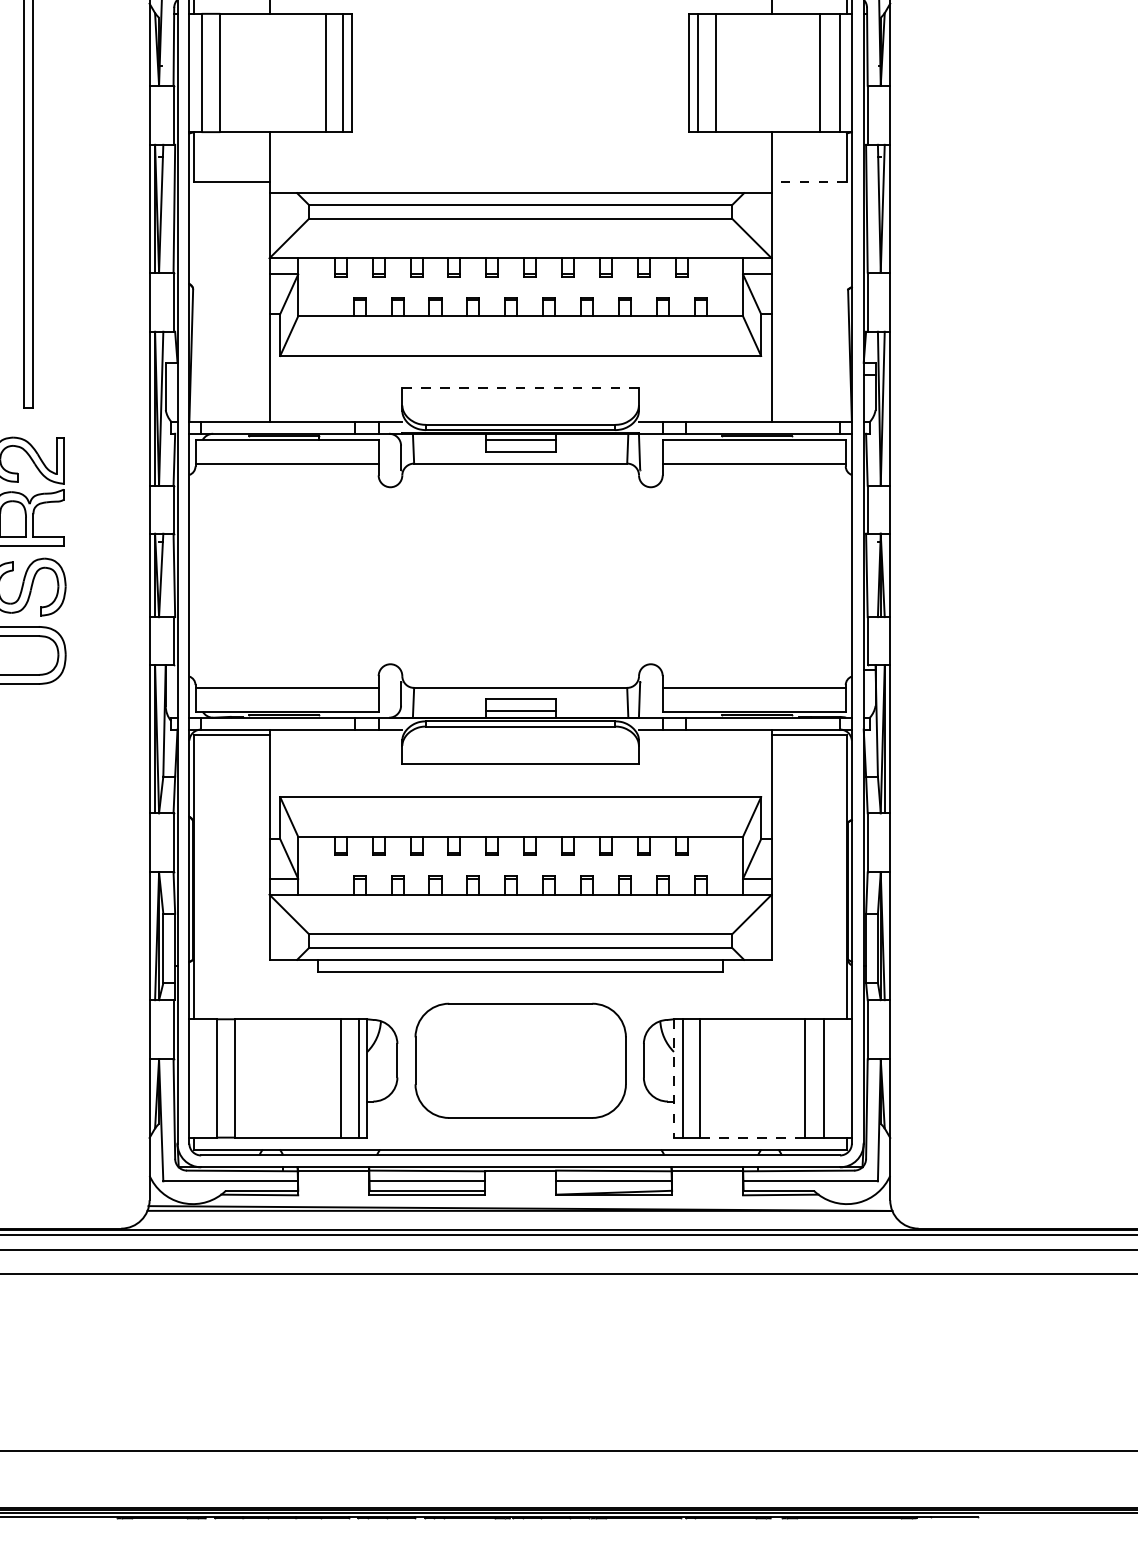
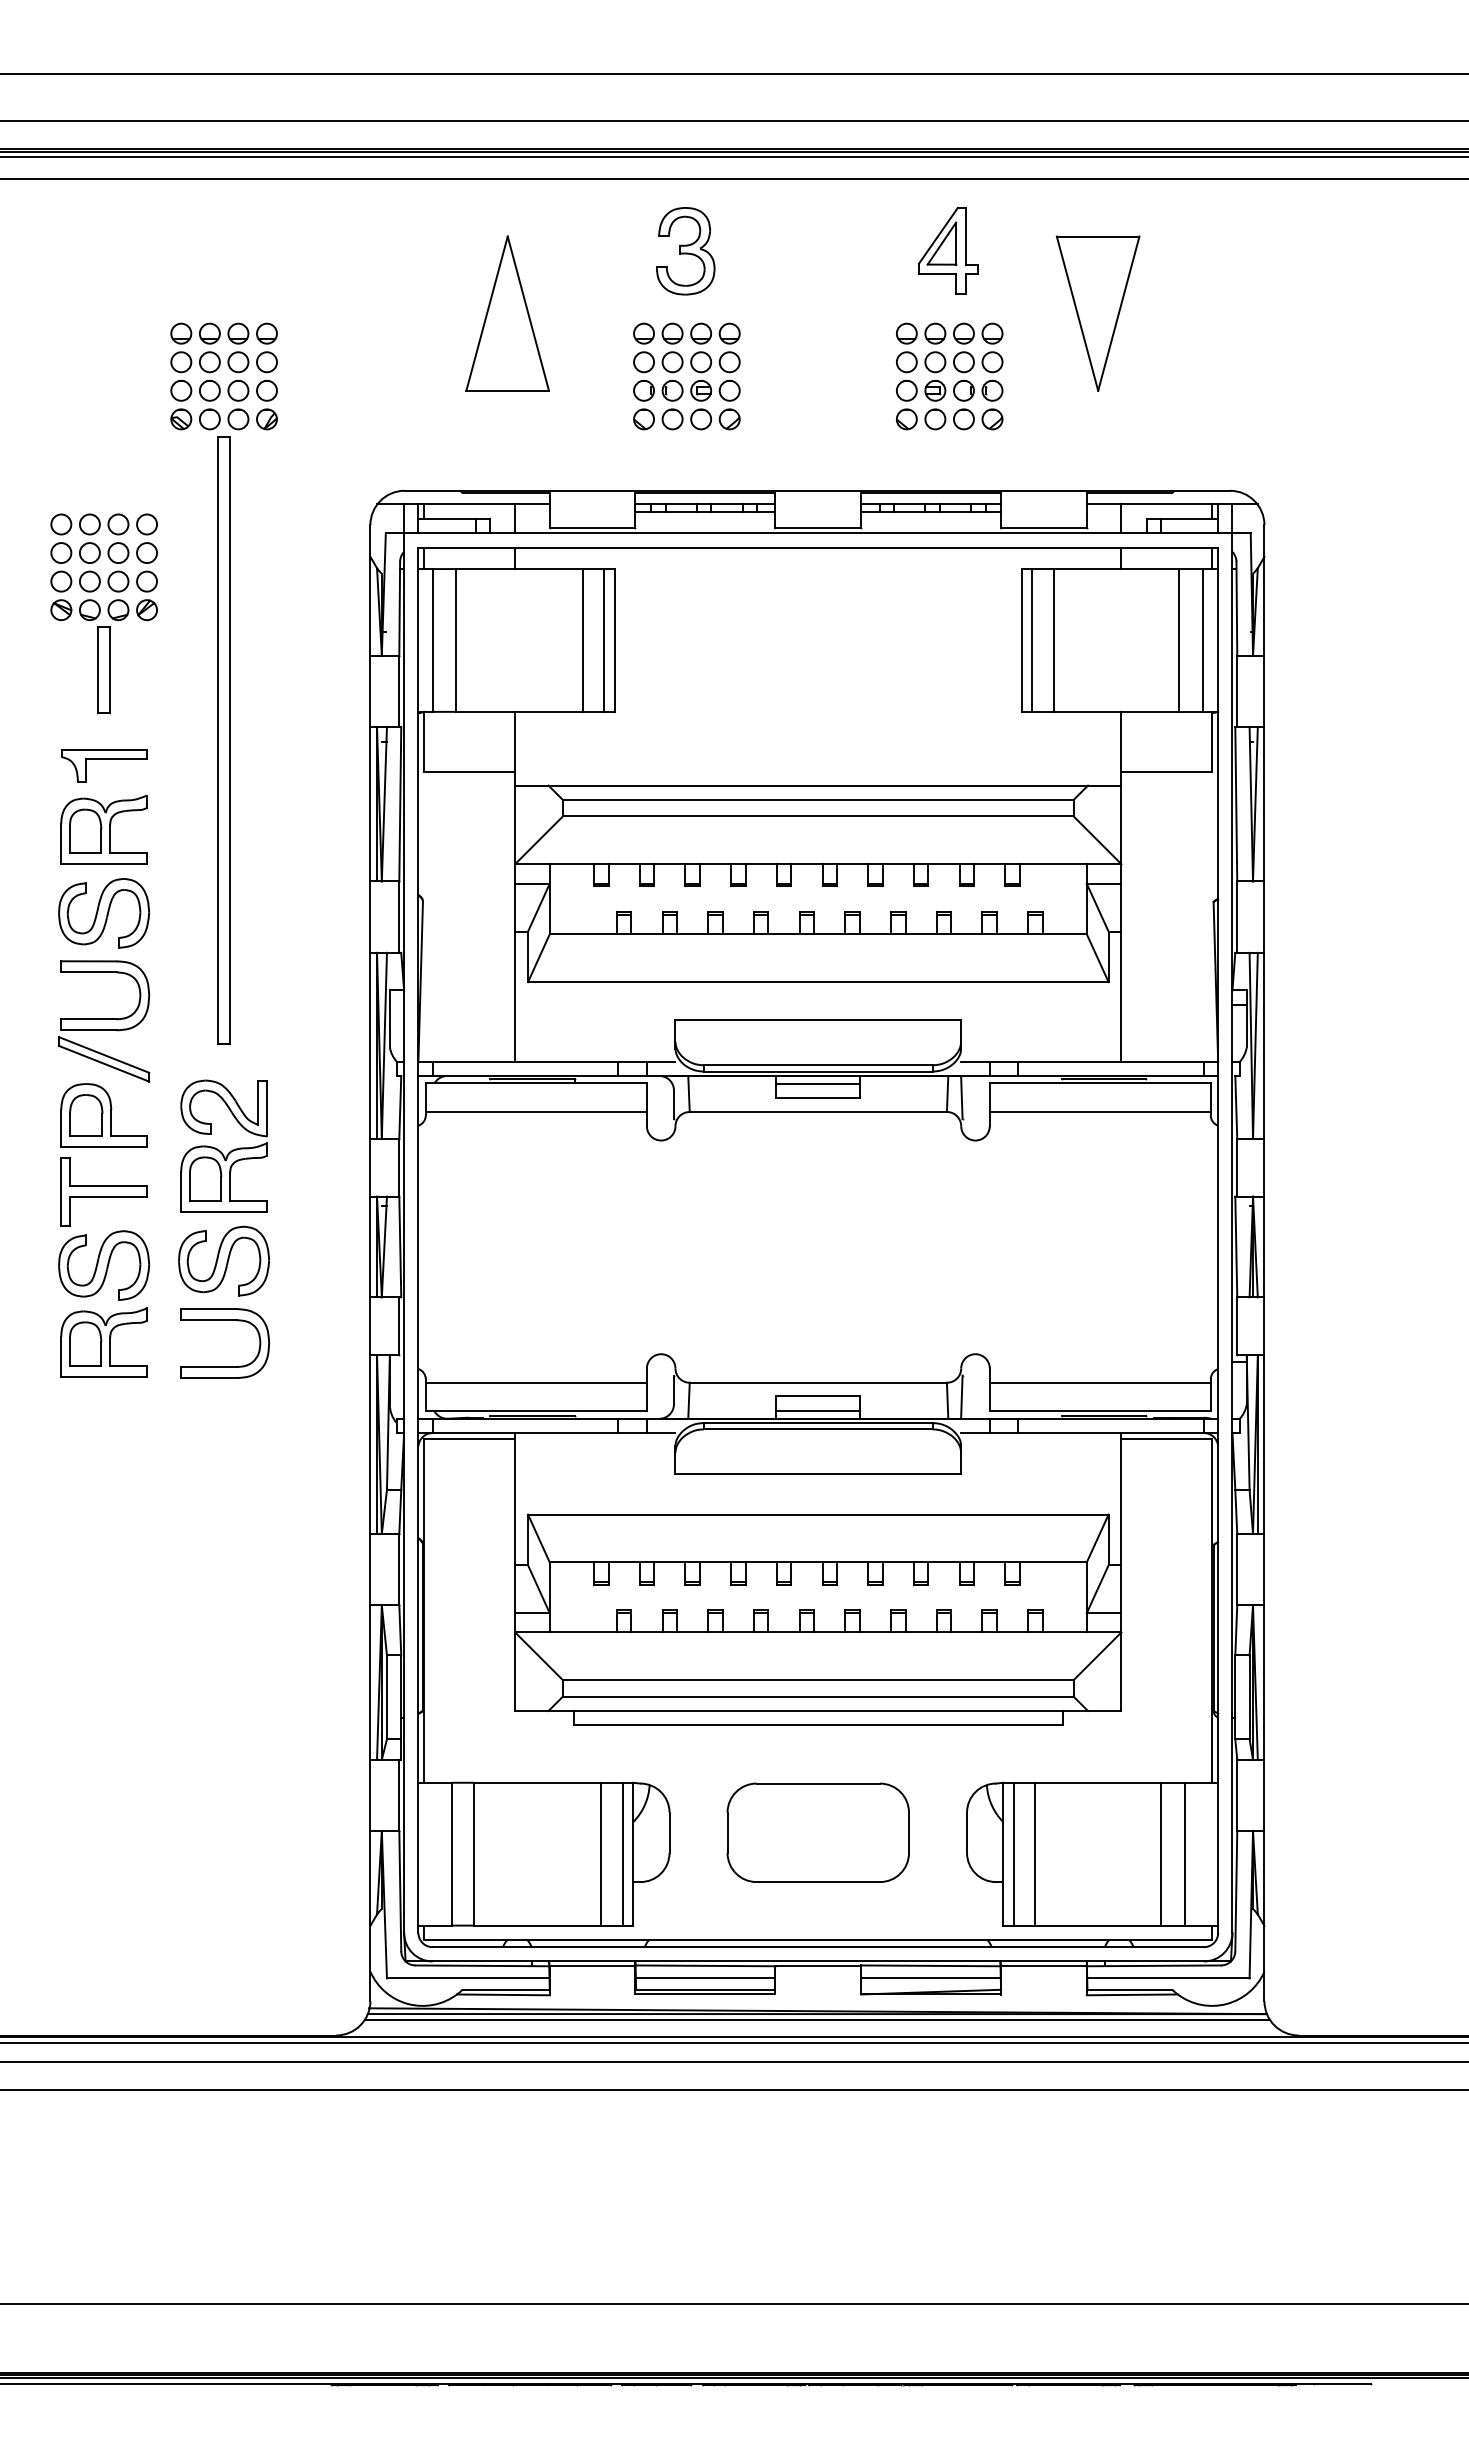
line: (809, 181) -> (1166, 771), dashed -> solid
line: (520, 387) -> (818, 1020), dashed -> solid
part: (519, 1060) -> (817, 1832), size x0.71
line: (674, 1078) -> (1003, 1854), dashed -> solid
line: (752, 1137) -> (1098, 1925), dashed -> solid
line: (519, 1215) -> (816, 2019), added

